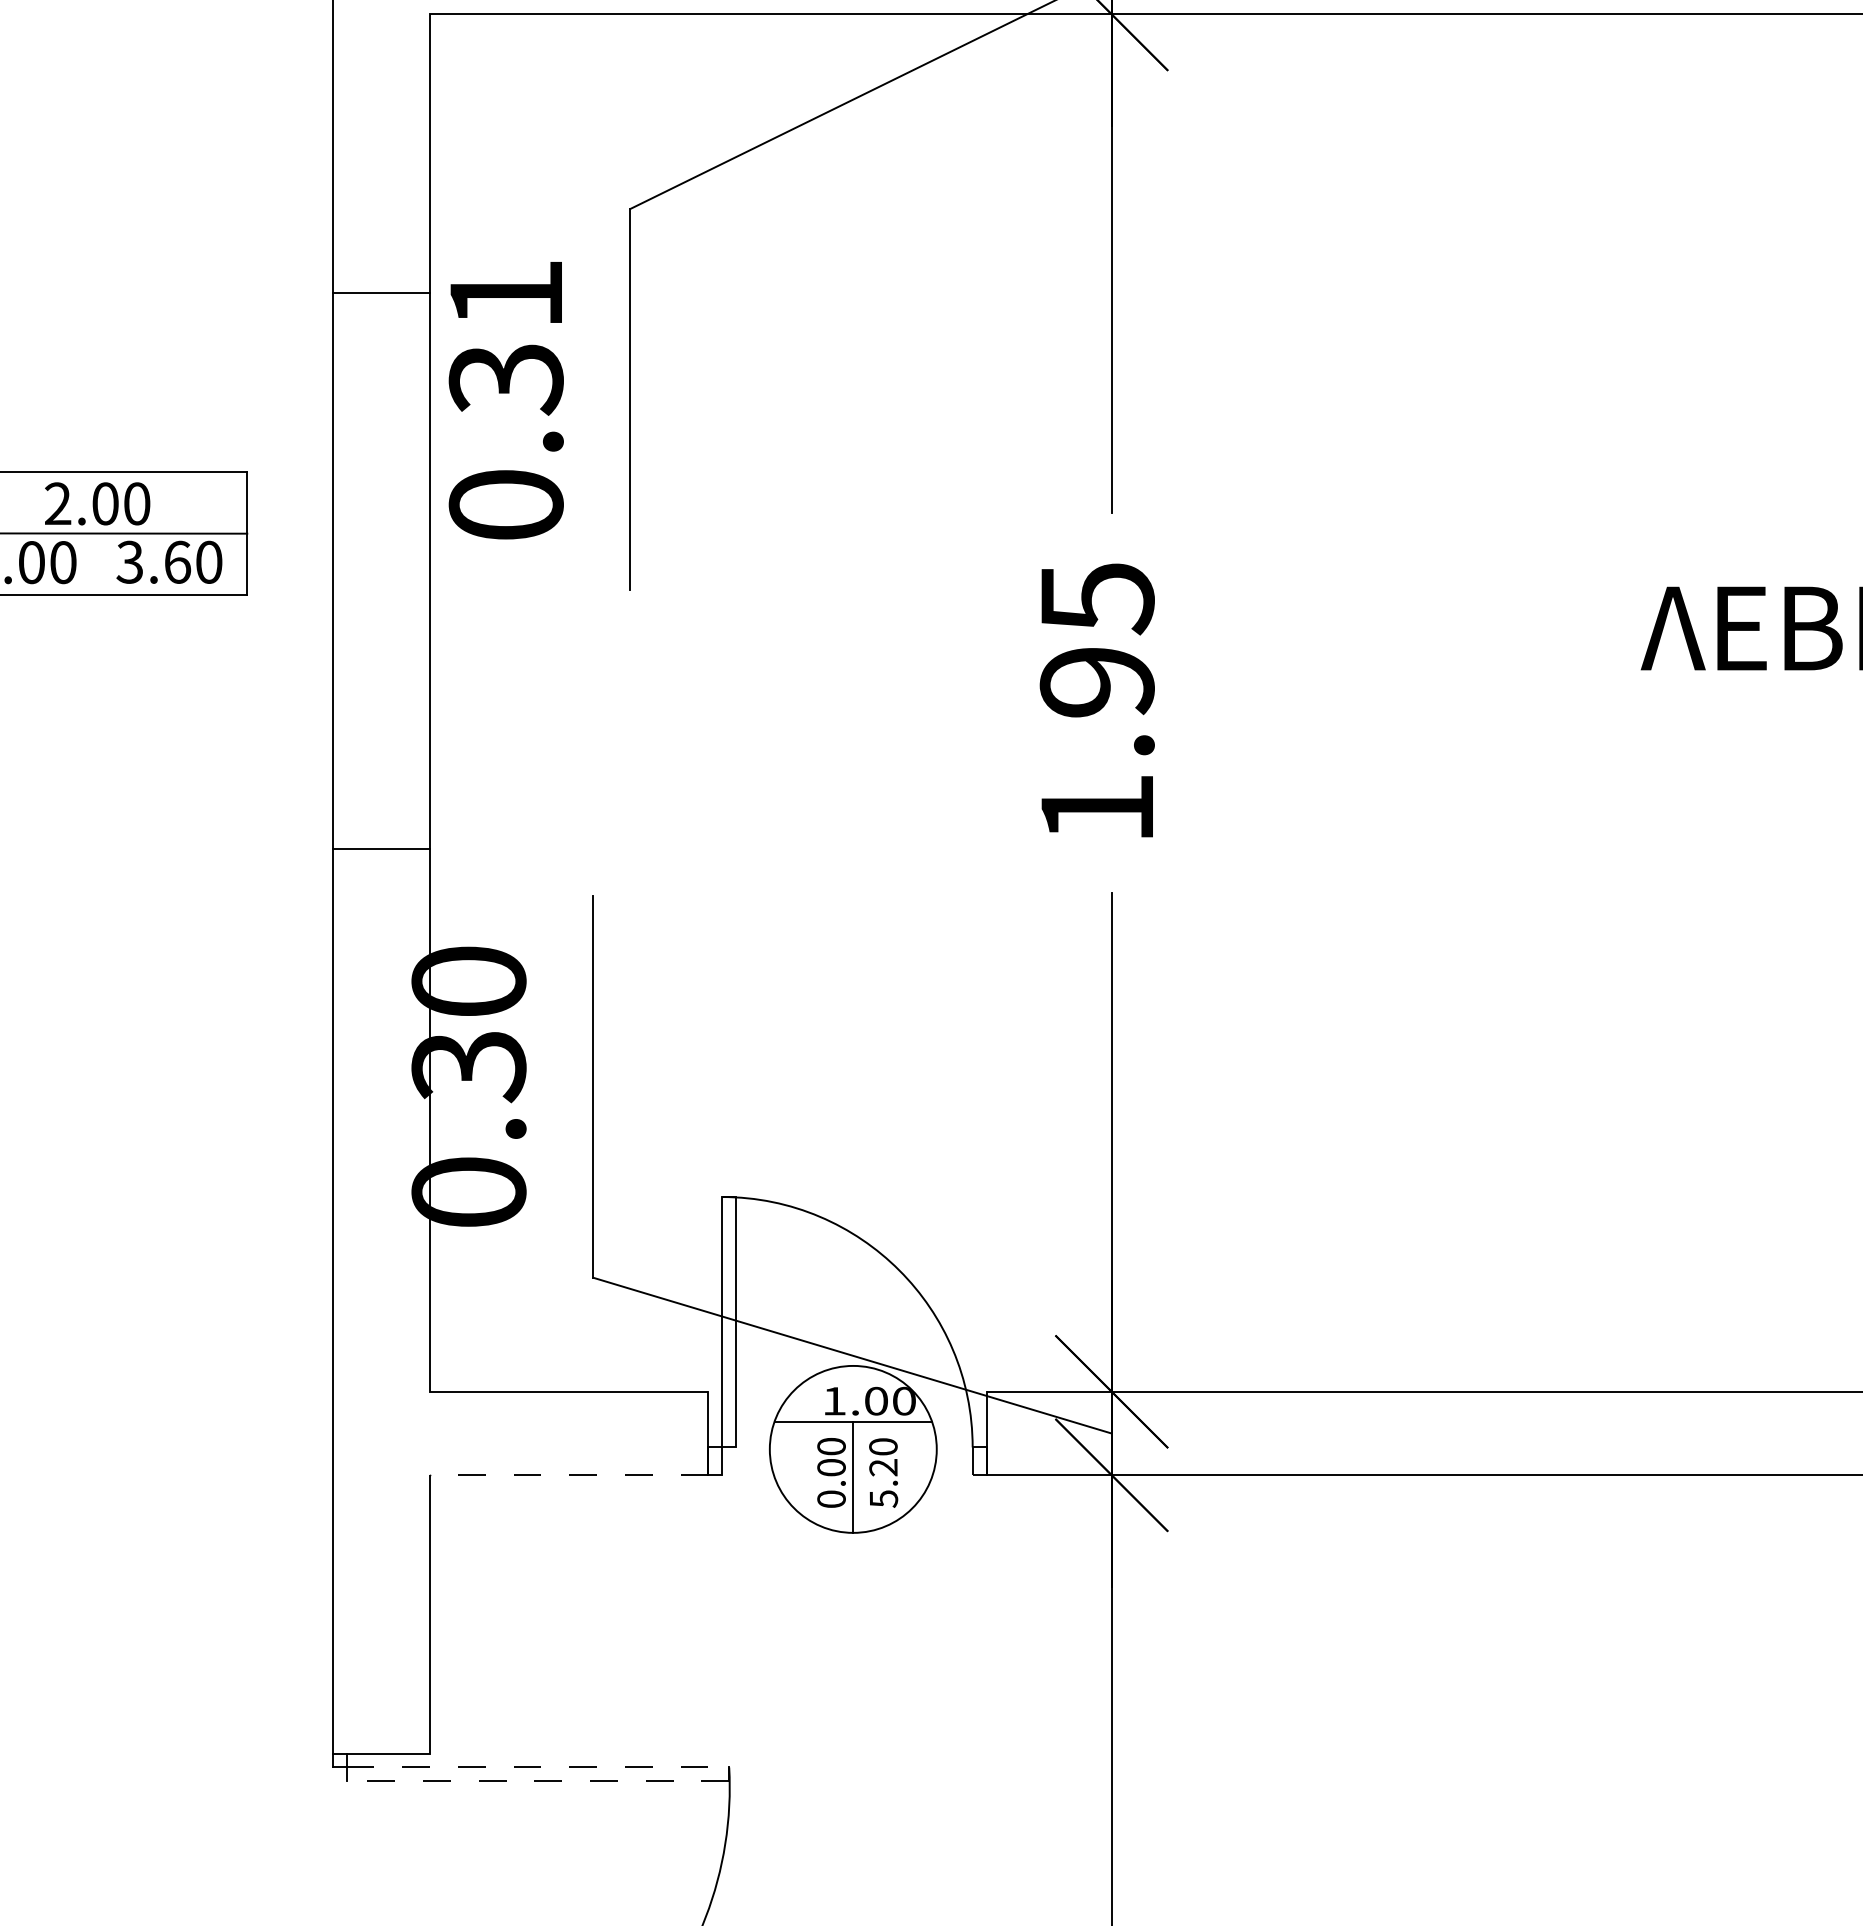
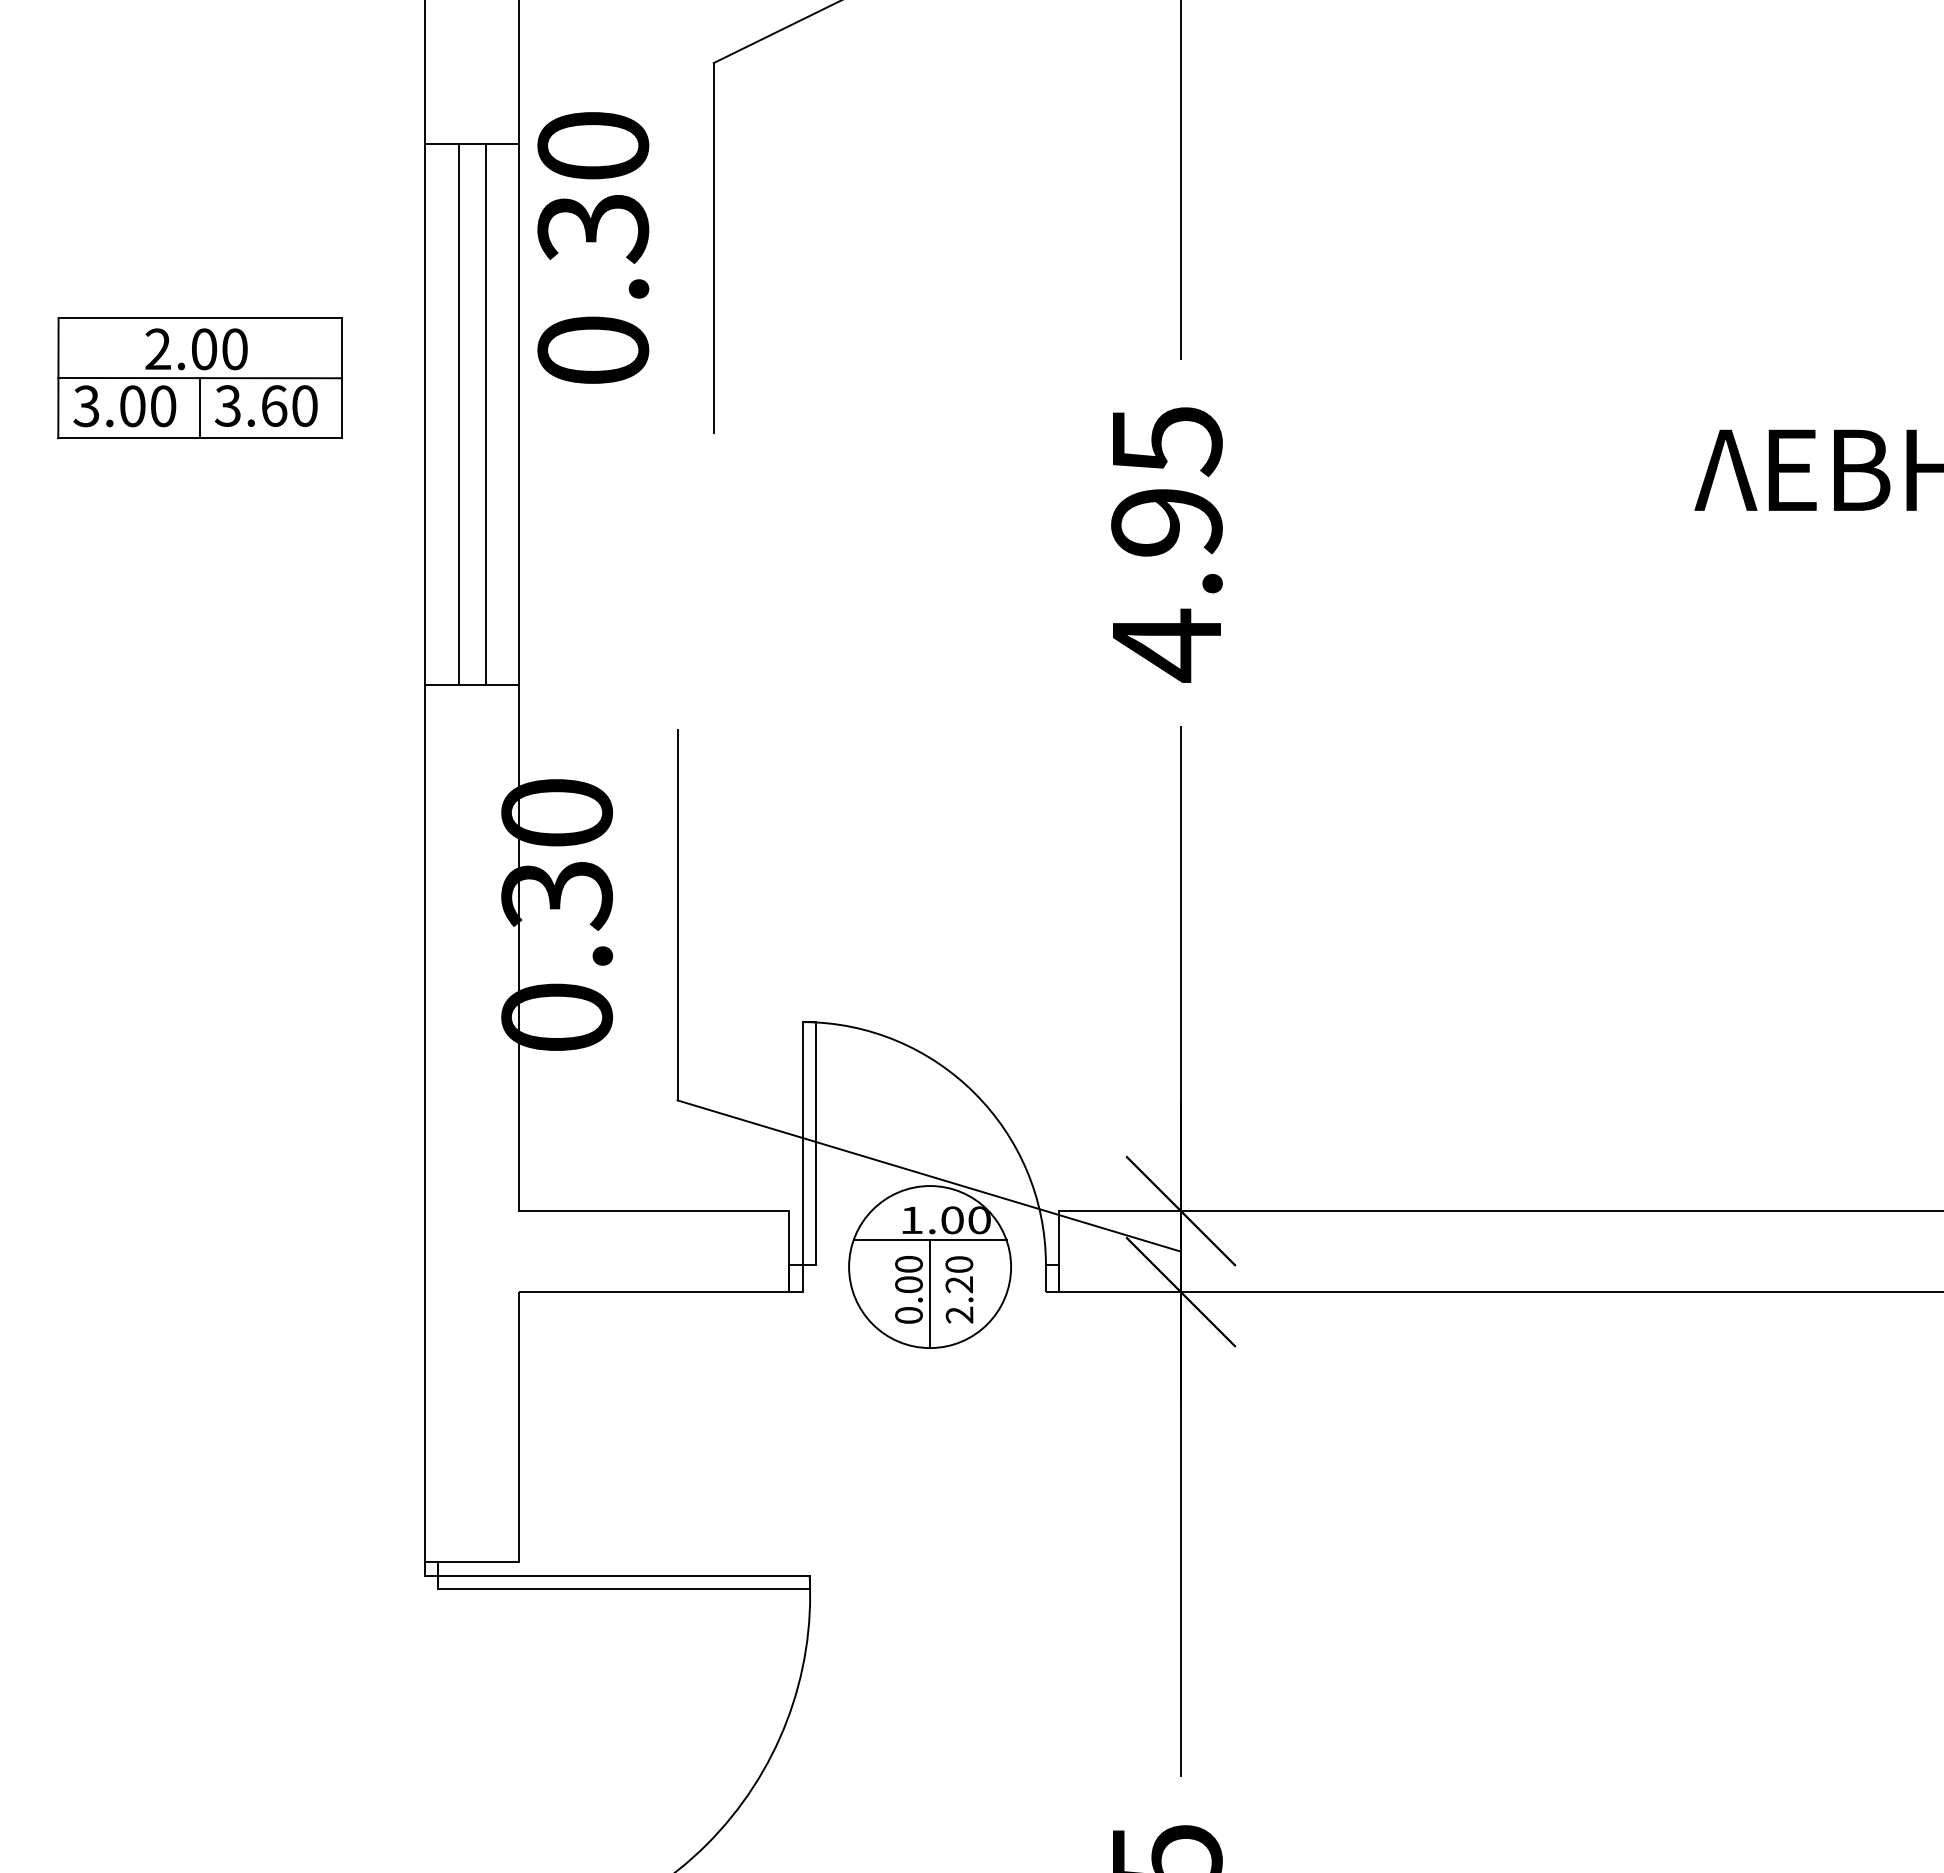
text: (506, 293) -> (593, 145), 0.31 -> 0.30
line: (101, 563) -> (200, 407), added
line: (367, 571) -> (458, 414), added
line: (395, 571) -> (485, 414), added
text: (1096, 809) -> (1166, 645), 1.95 -> 4.95
line: (568, 1475) -> (653, 1292), dashed -> solid
text: (883, 1498) -> (959, 1314), 5.20 -> 2.20
line: (537, 1767) -> (623, 1575), dashed -> solid
line: (537, 1781) -> (623, 1589), dashed -> solid

